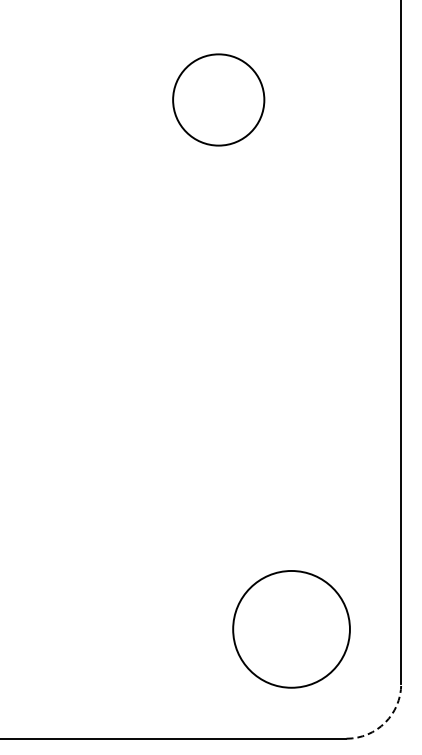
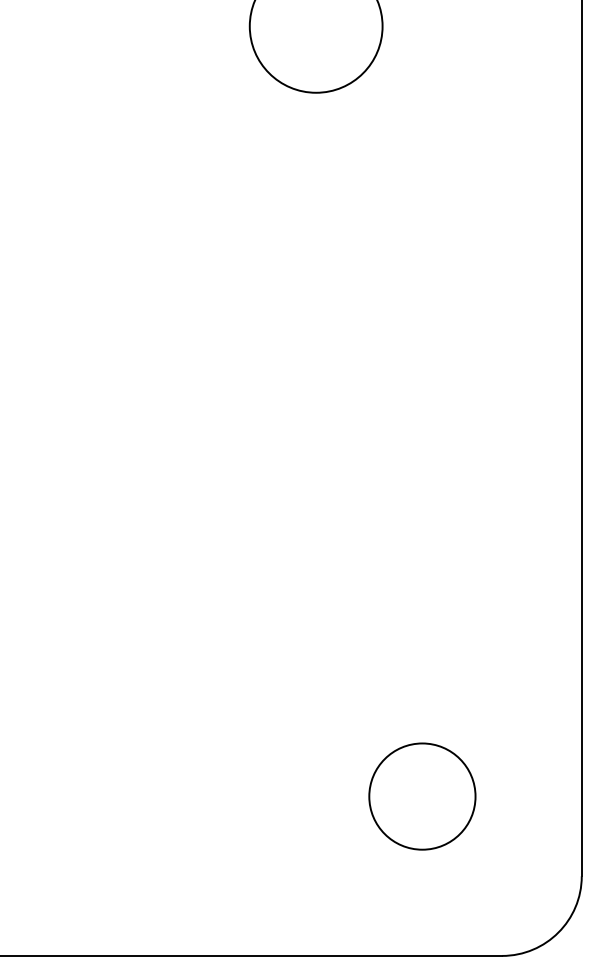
circle: (291, 628) -> (422, 795), size x0.62
arc: (385, 722) -> (558, 932), dashed -> solid

